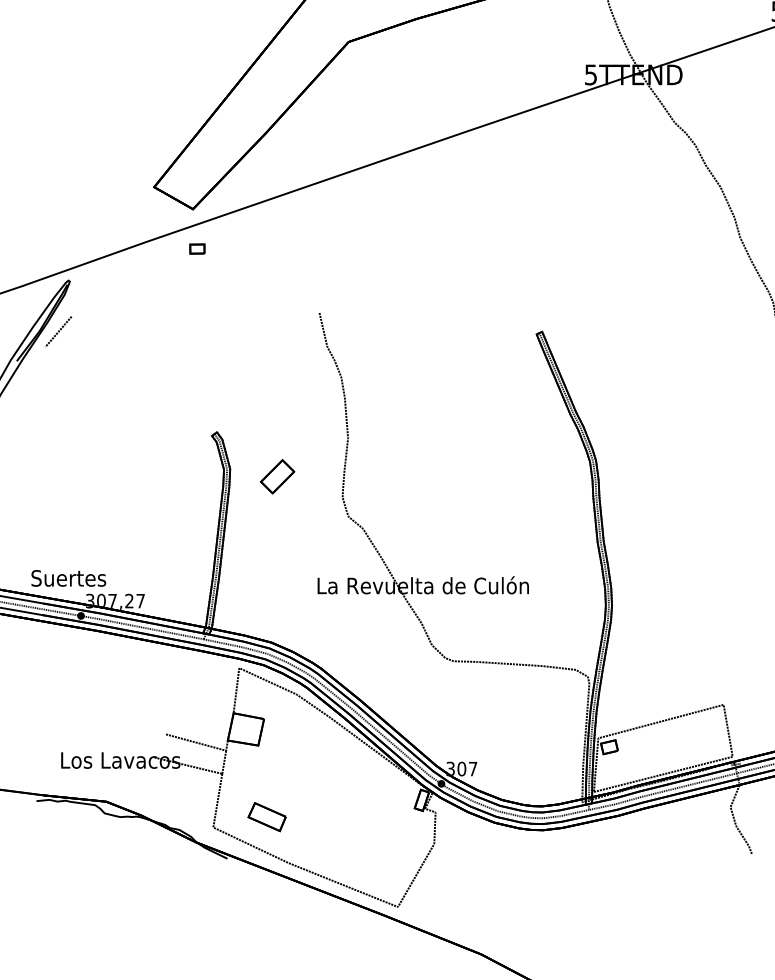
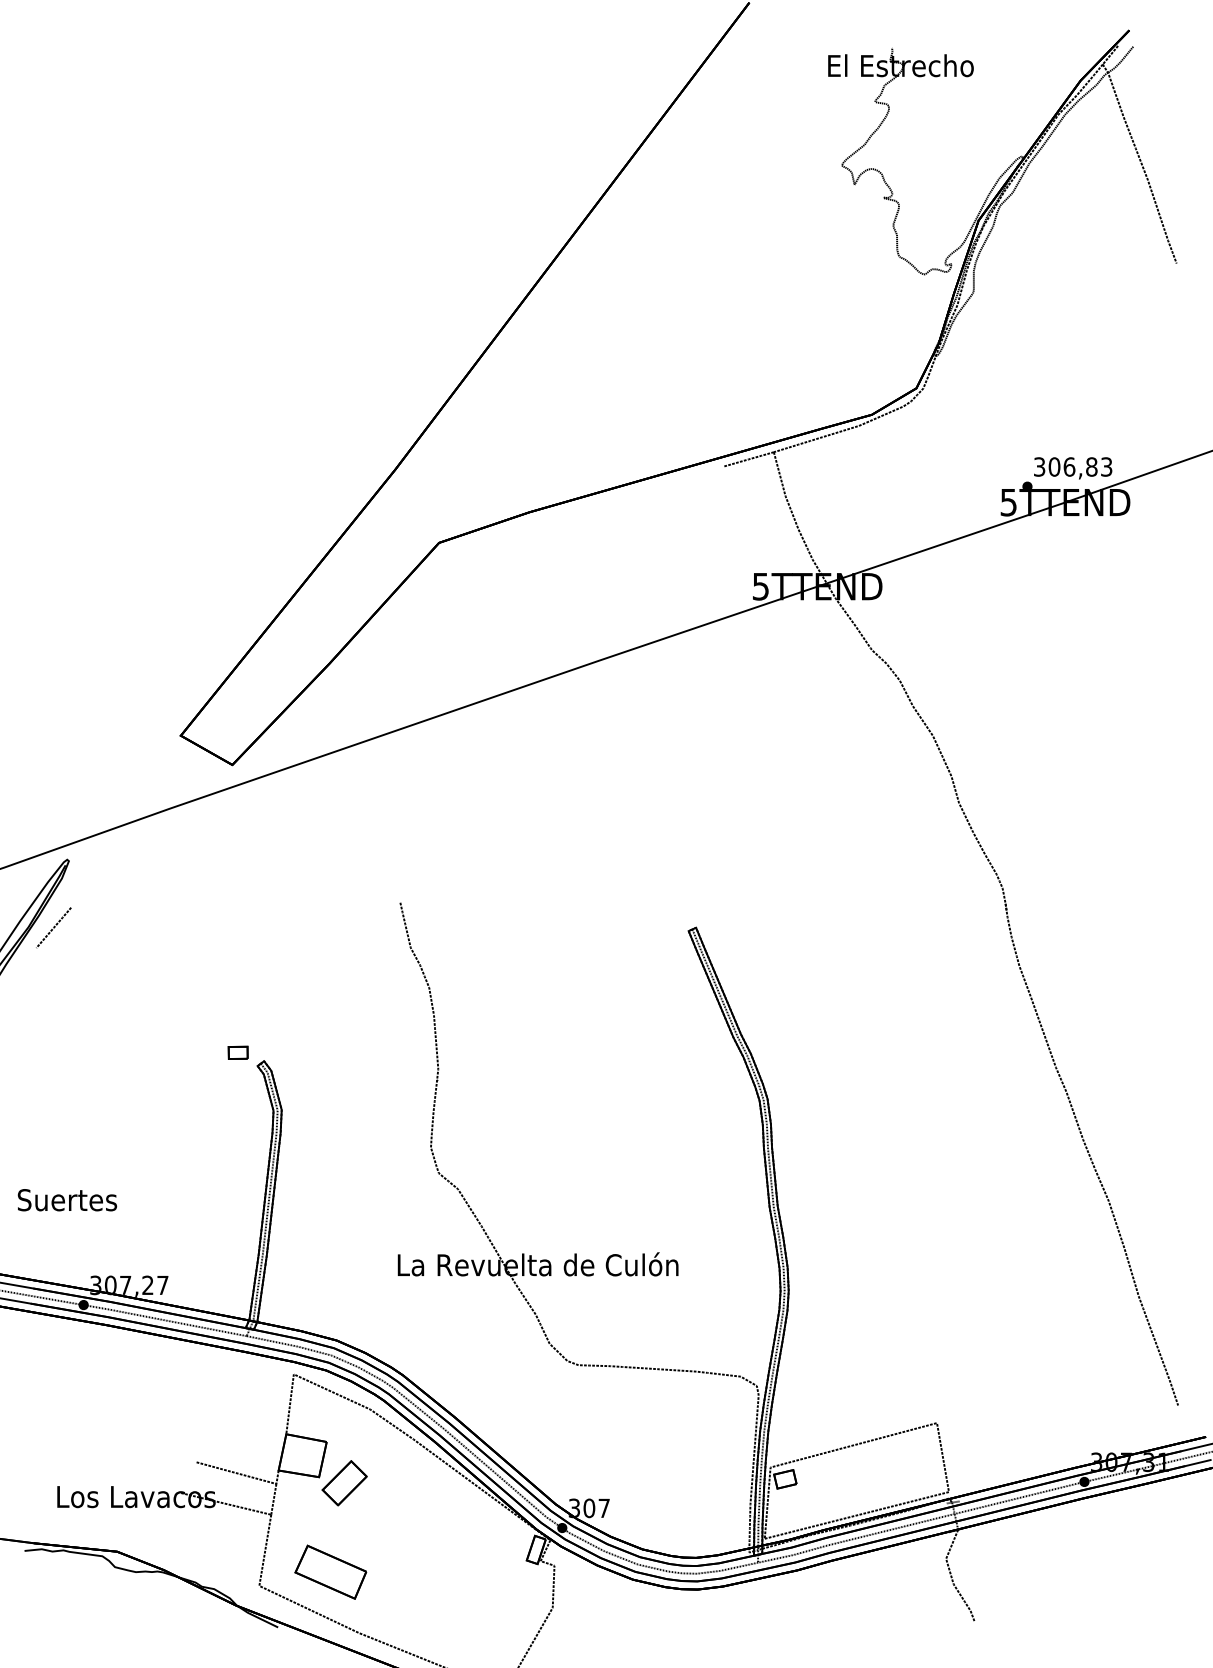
part: (196, 248) -> (237, 1052), moved
part: (277, 476) -> (344, 1483), moved
text: (68, 578) -> (67, 1200), moved
part: (266, 816) -> (330, 1571), size x1.43

